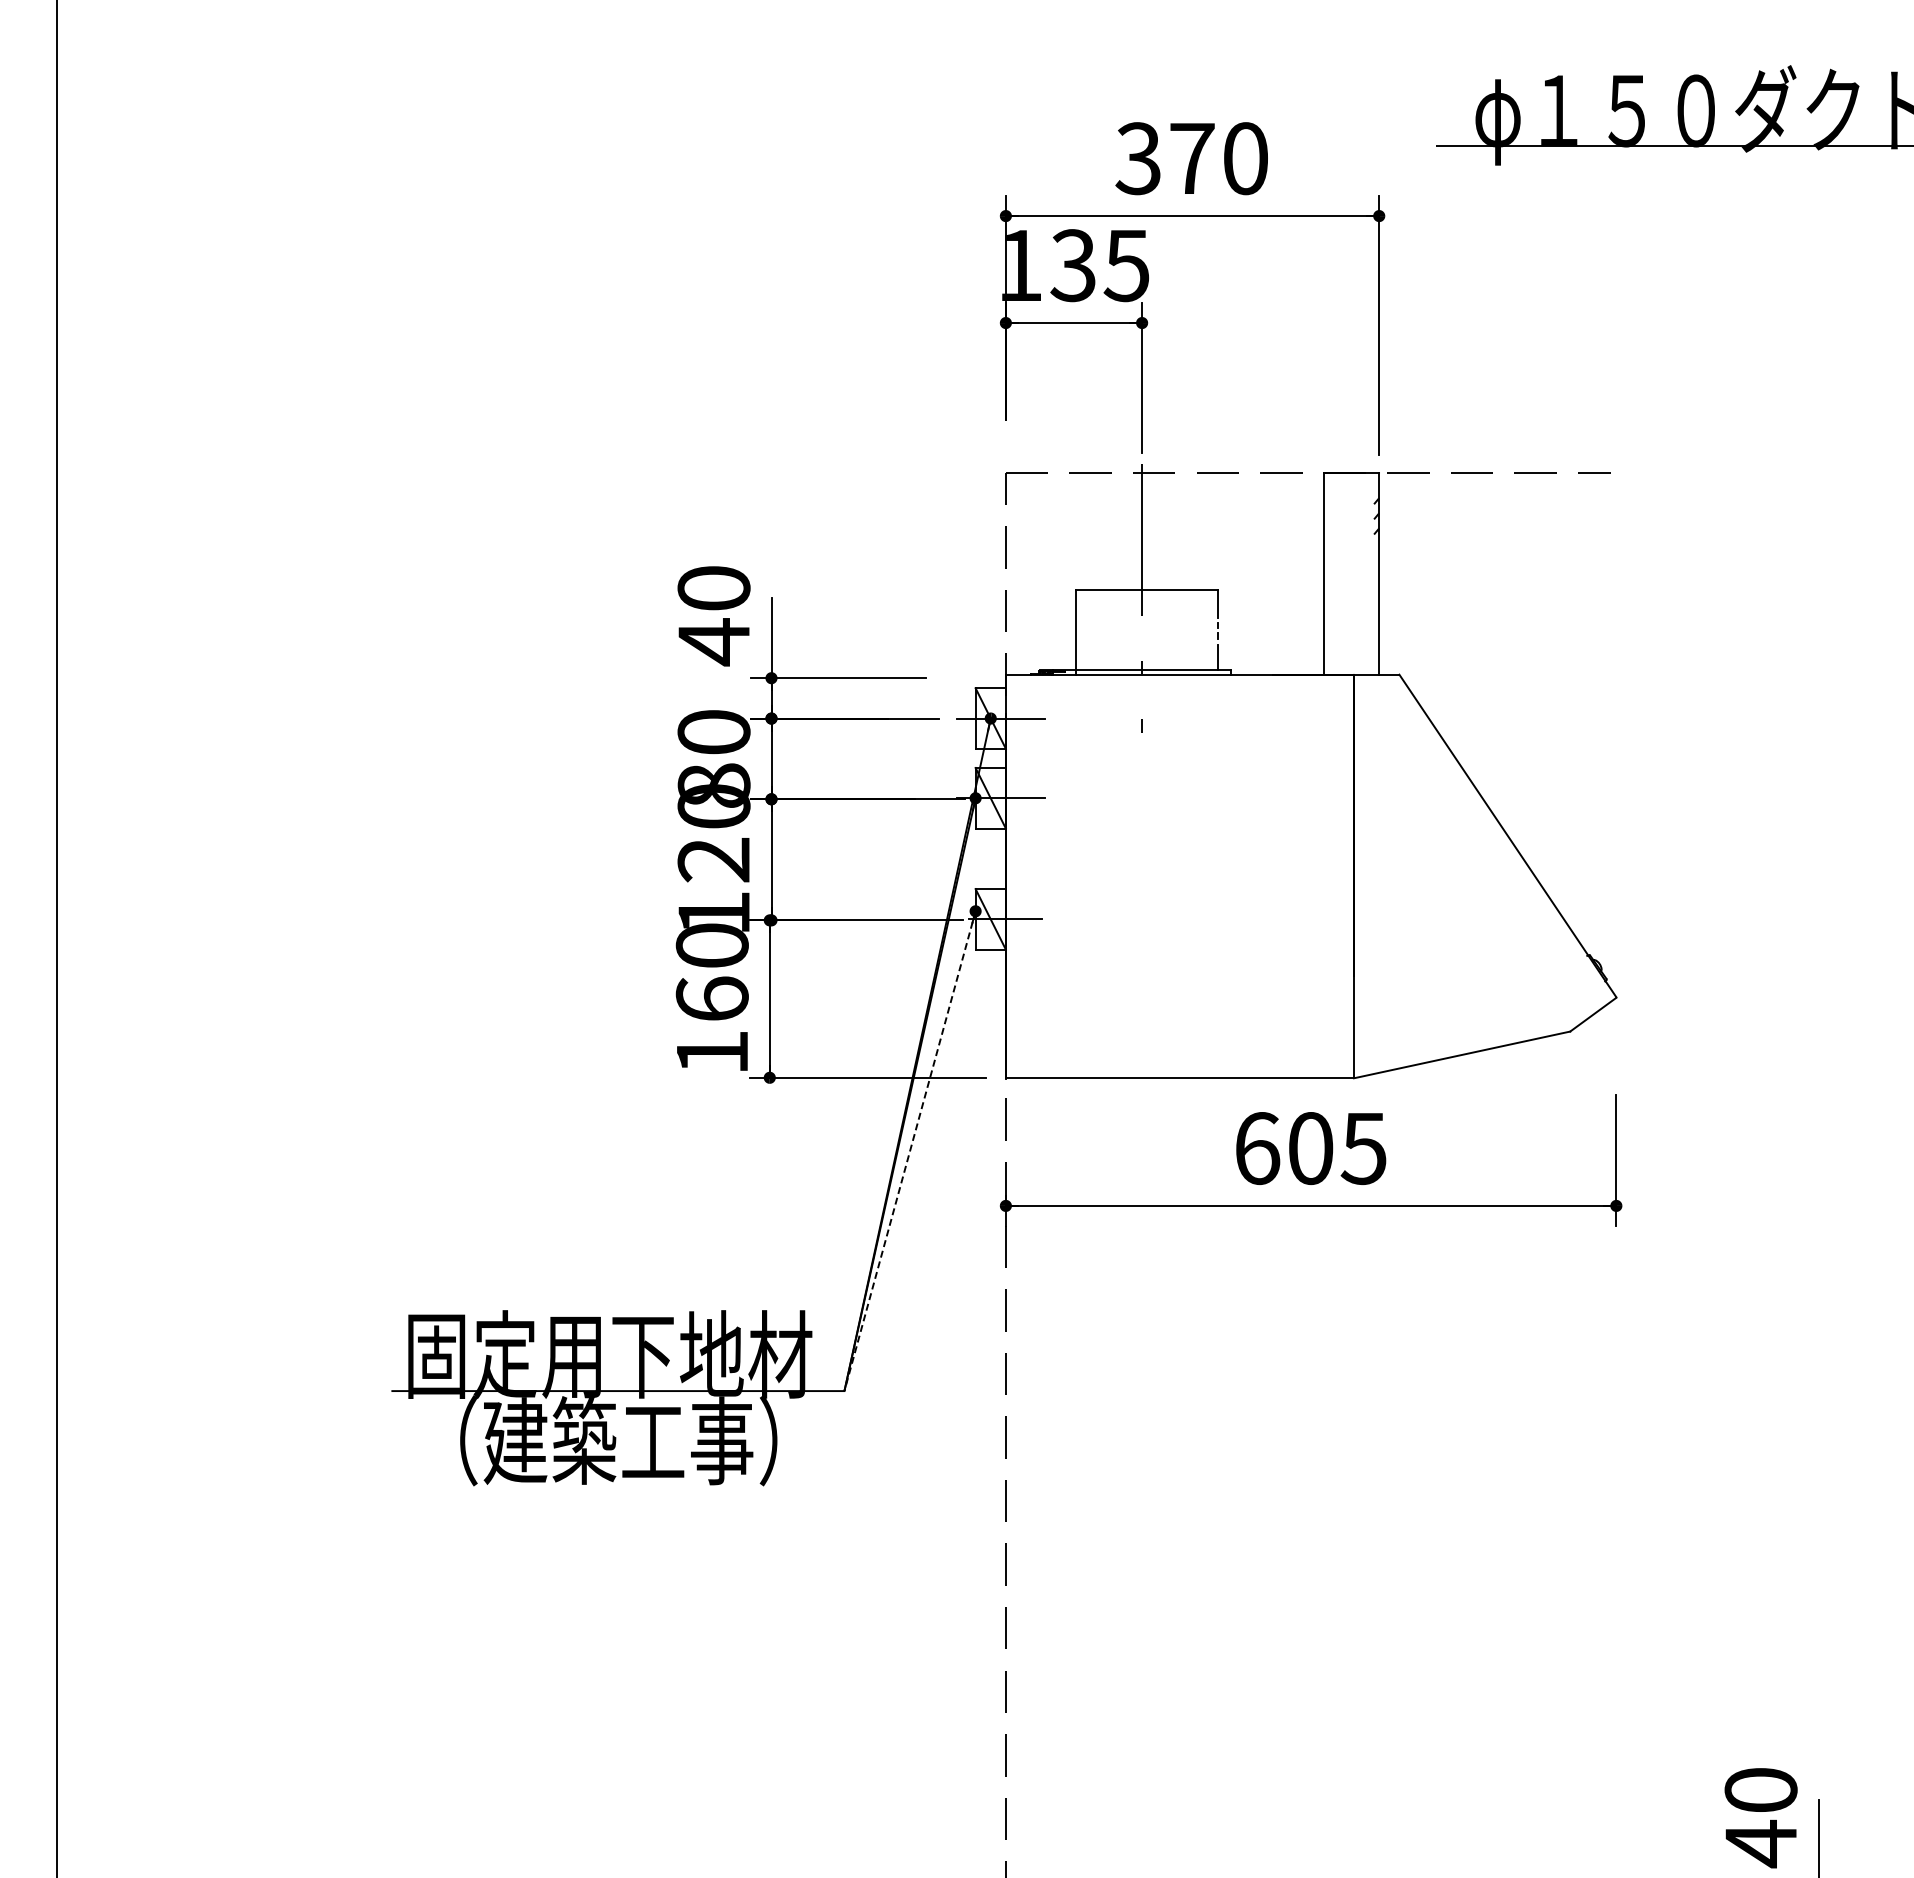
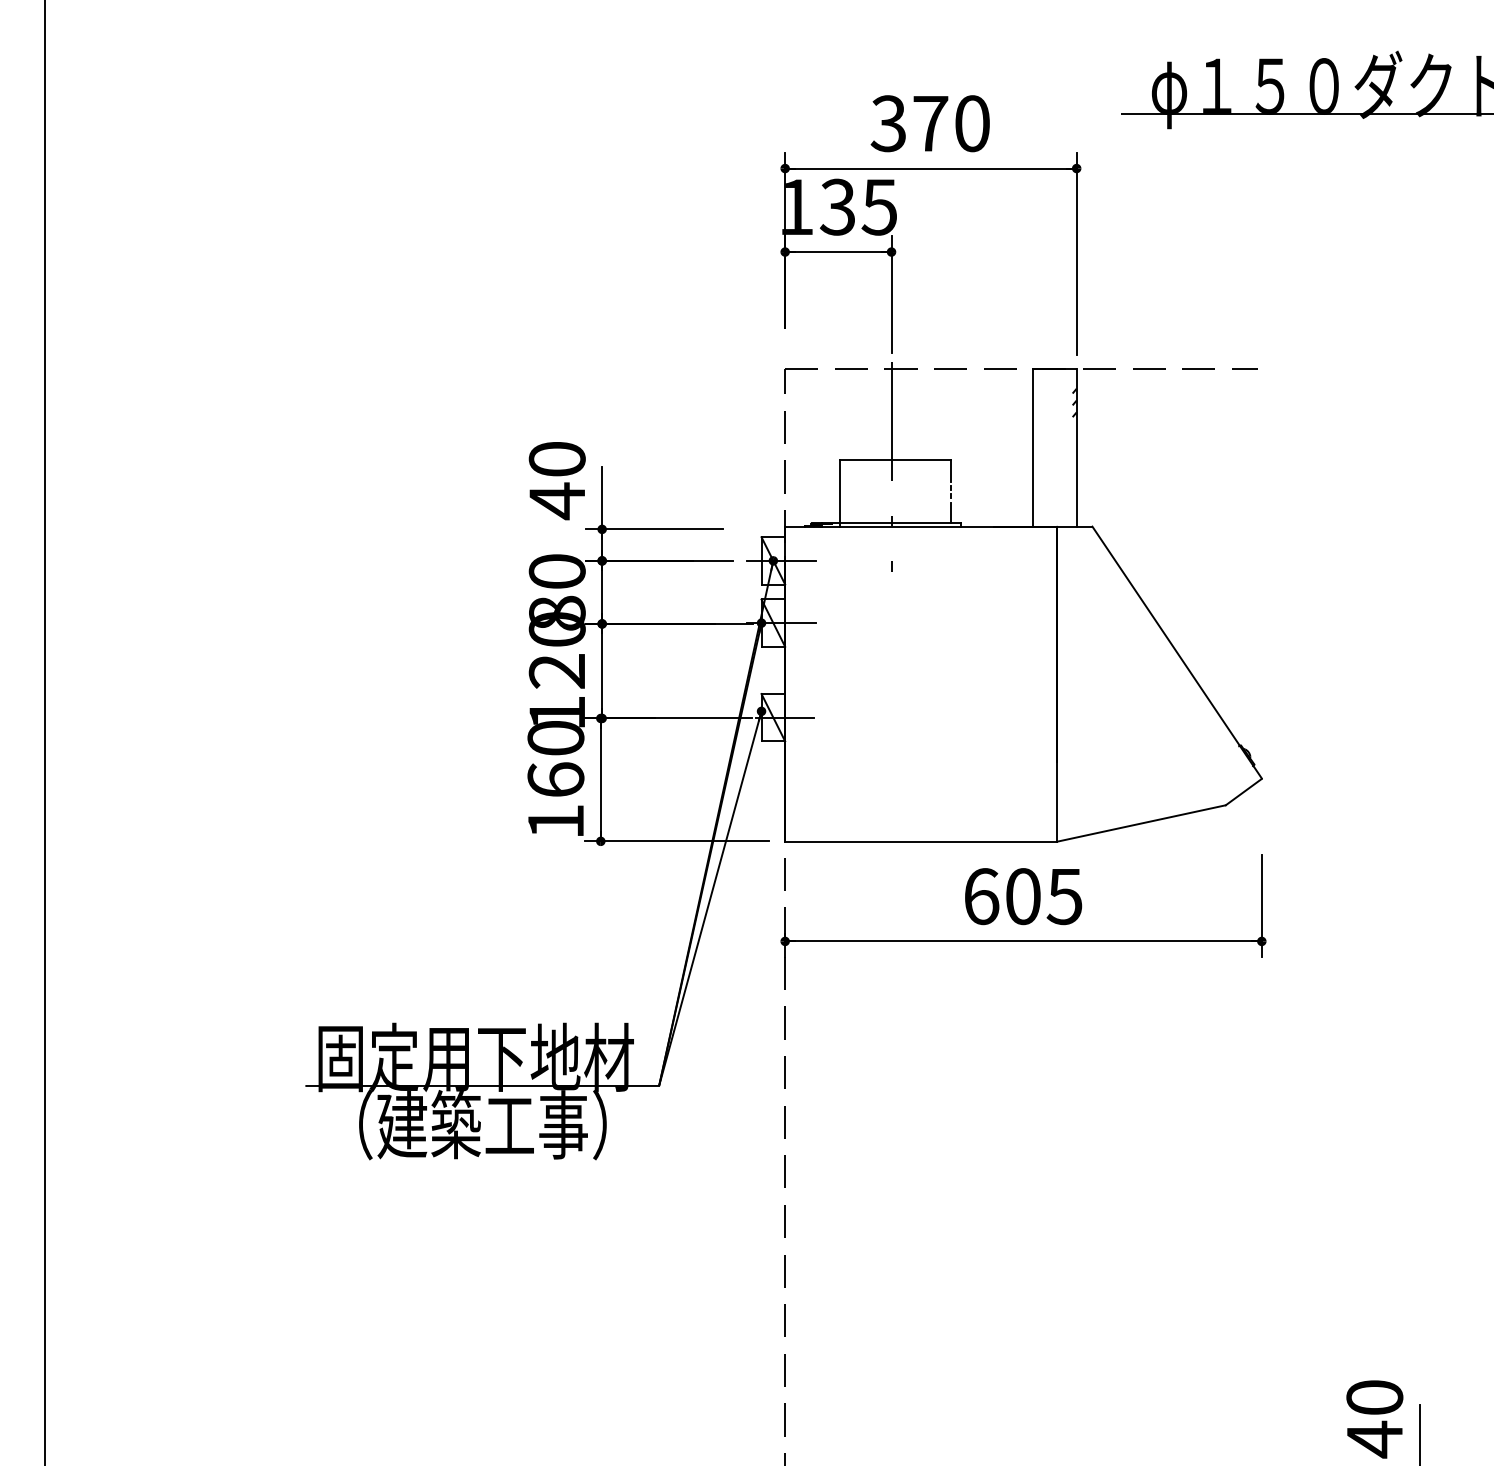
line: (910, 1151) -> (710, 898), dashed -> solid

